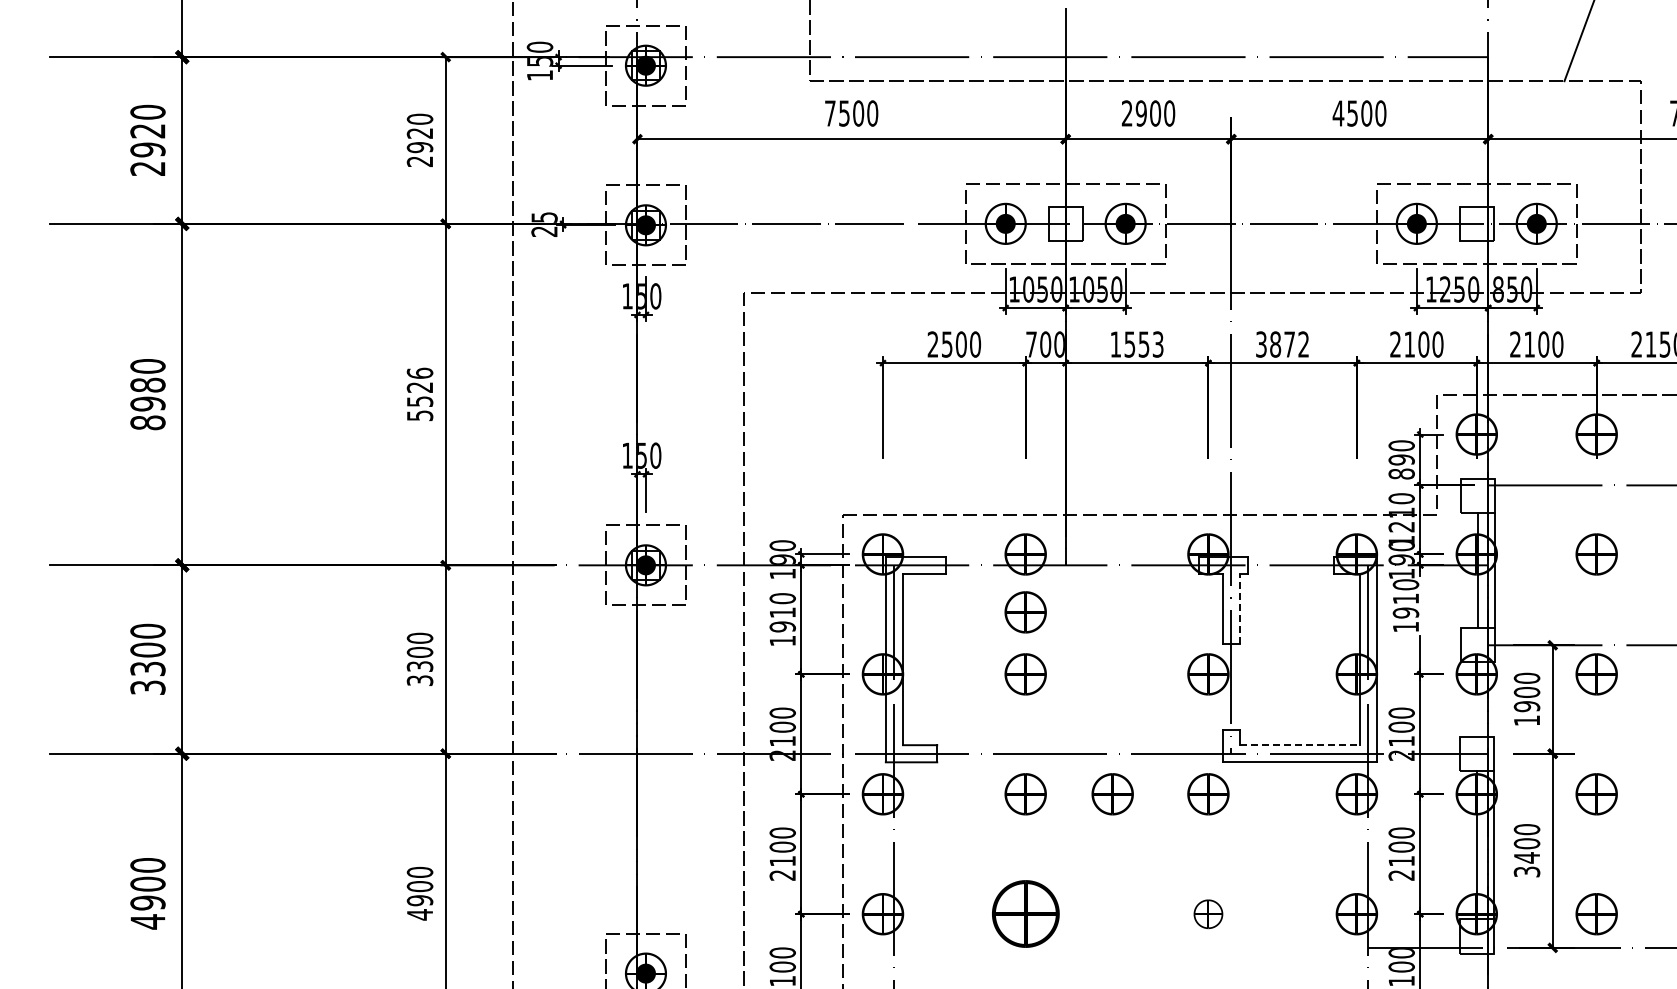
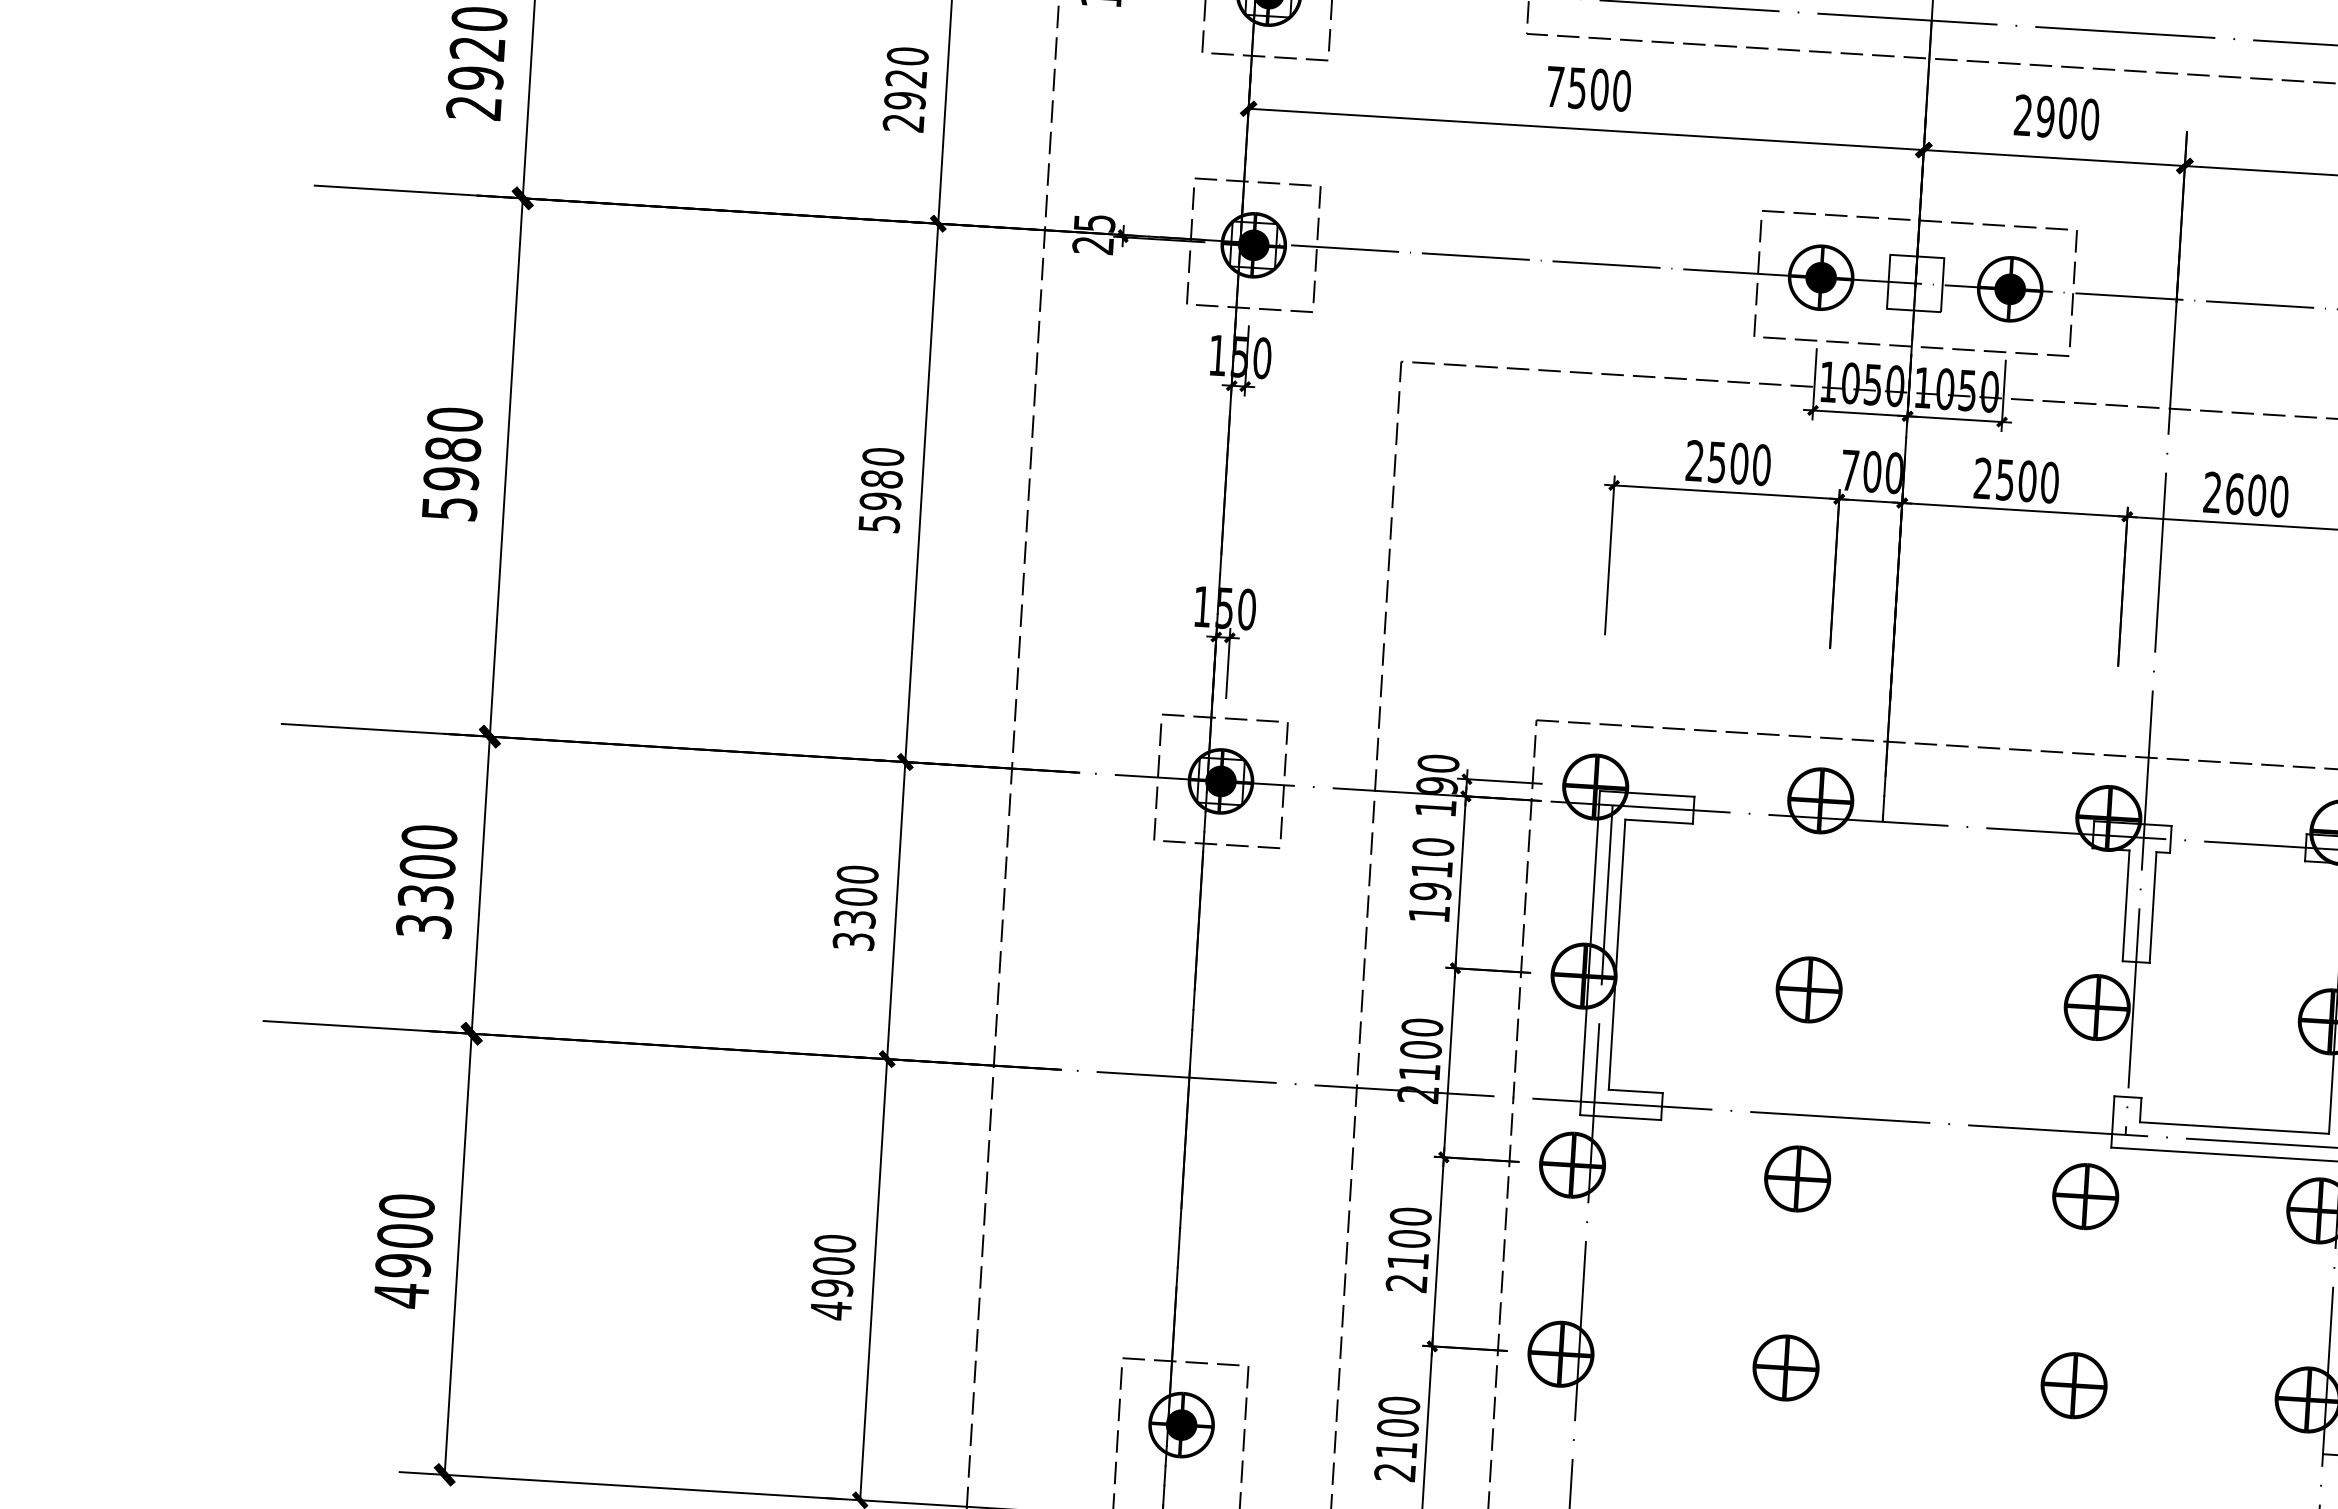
text: (1136, 344) -> (2015, 480), 1553 -> 2500
text: (1282, 344) -> (2245, 494), 3872 -> 2600
text: (419, 387) -> (881, 479), 5526 -> 5980
text: (147, 422) -> (448, 508), 8980 -> 5980
line: (1239, 608) -> (2152, 906), dashed -> solid
part: (1025, 612) -> (1814, 892), removed
line: (1299, 745) -> (2233, 1128), dashed -> solid
part: (1112, 794) -> (1934, 1187), removed
part: (1025, 914) -> (1785, 1368), size x0.62
part: (1208, 914) -> (2074, 1386), size x1.43

